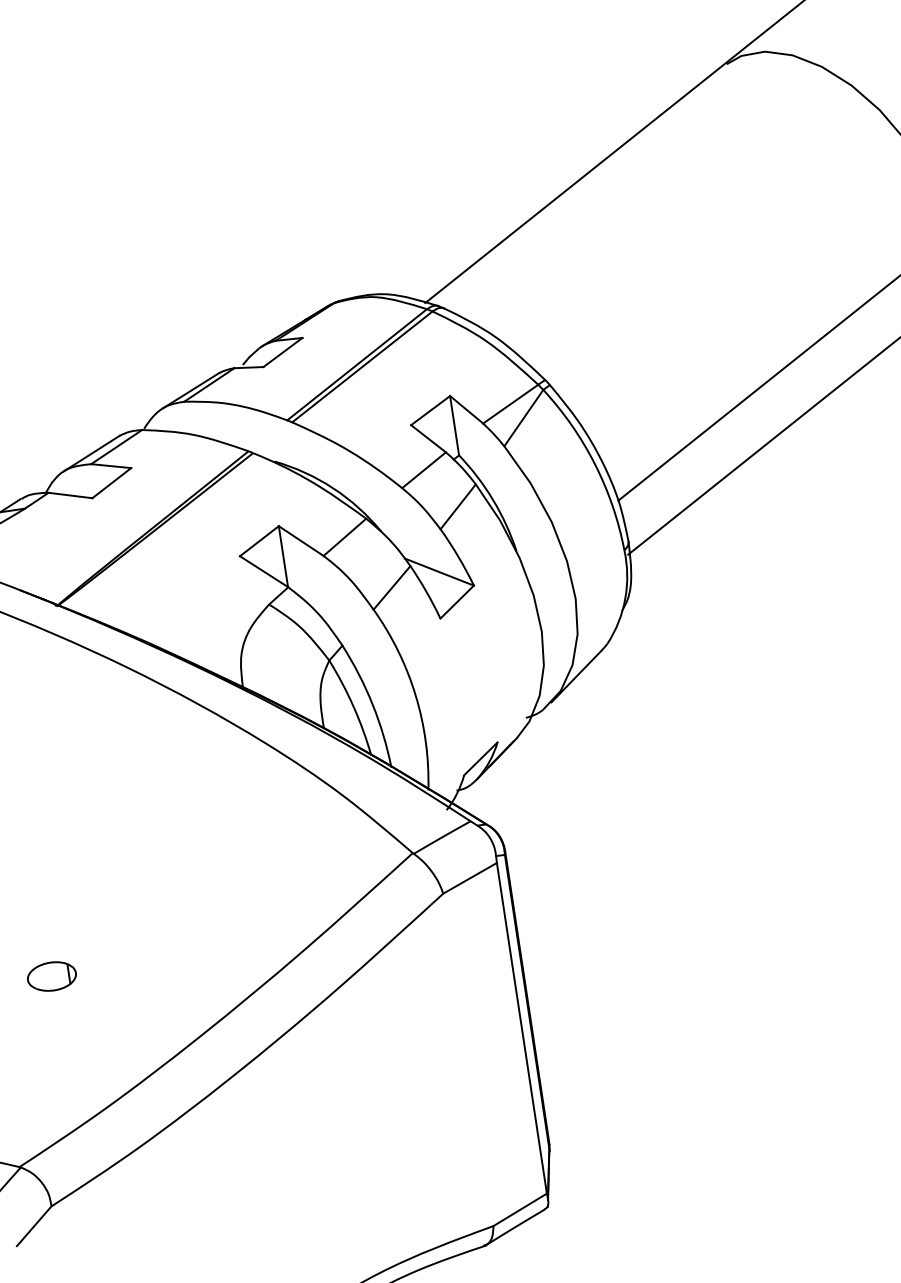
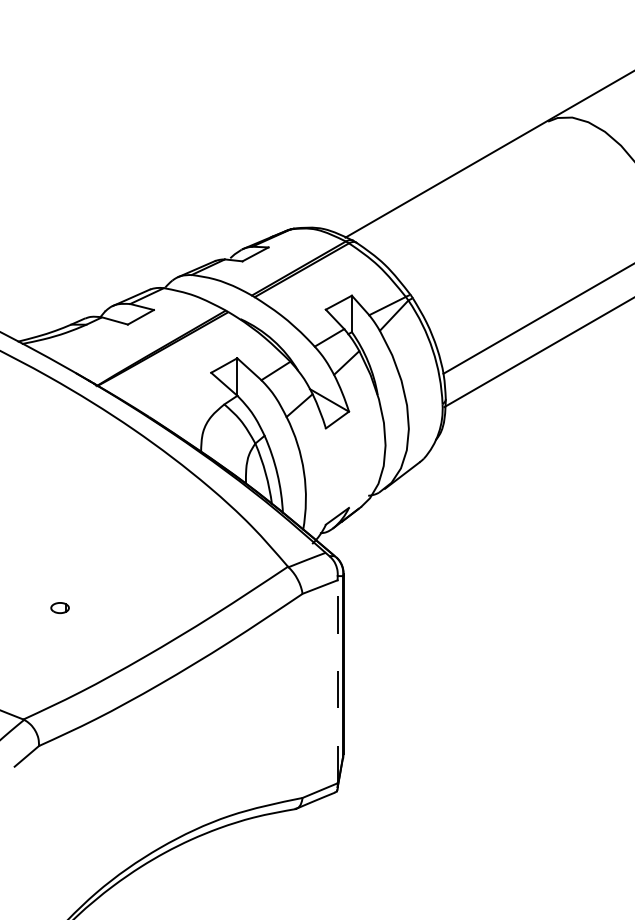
part: (50, 975) -> (59, 607), size x0.6
line: (521, 1027) -> (337, 681), solid -> dashed

